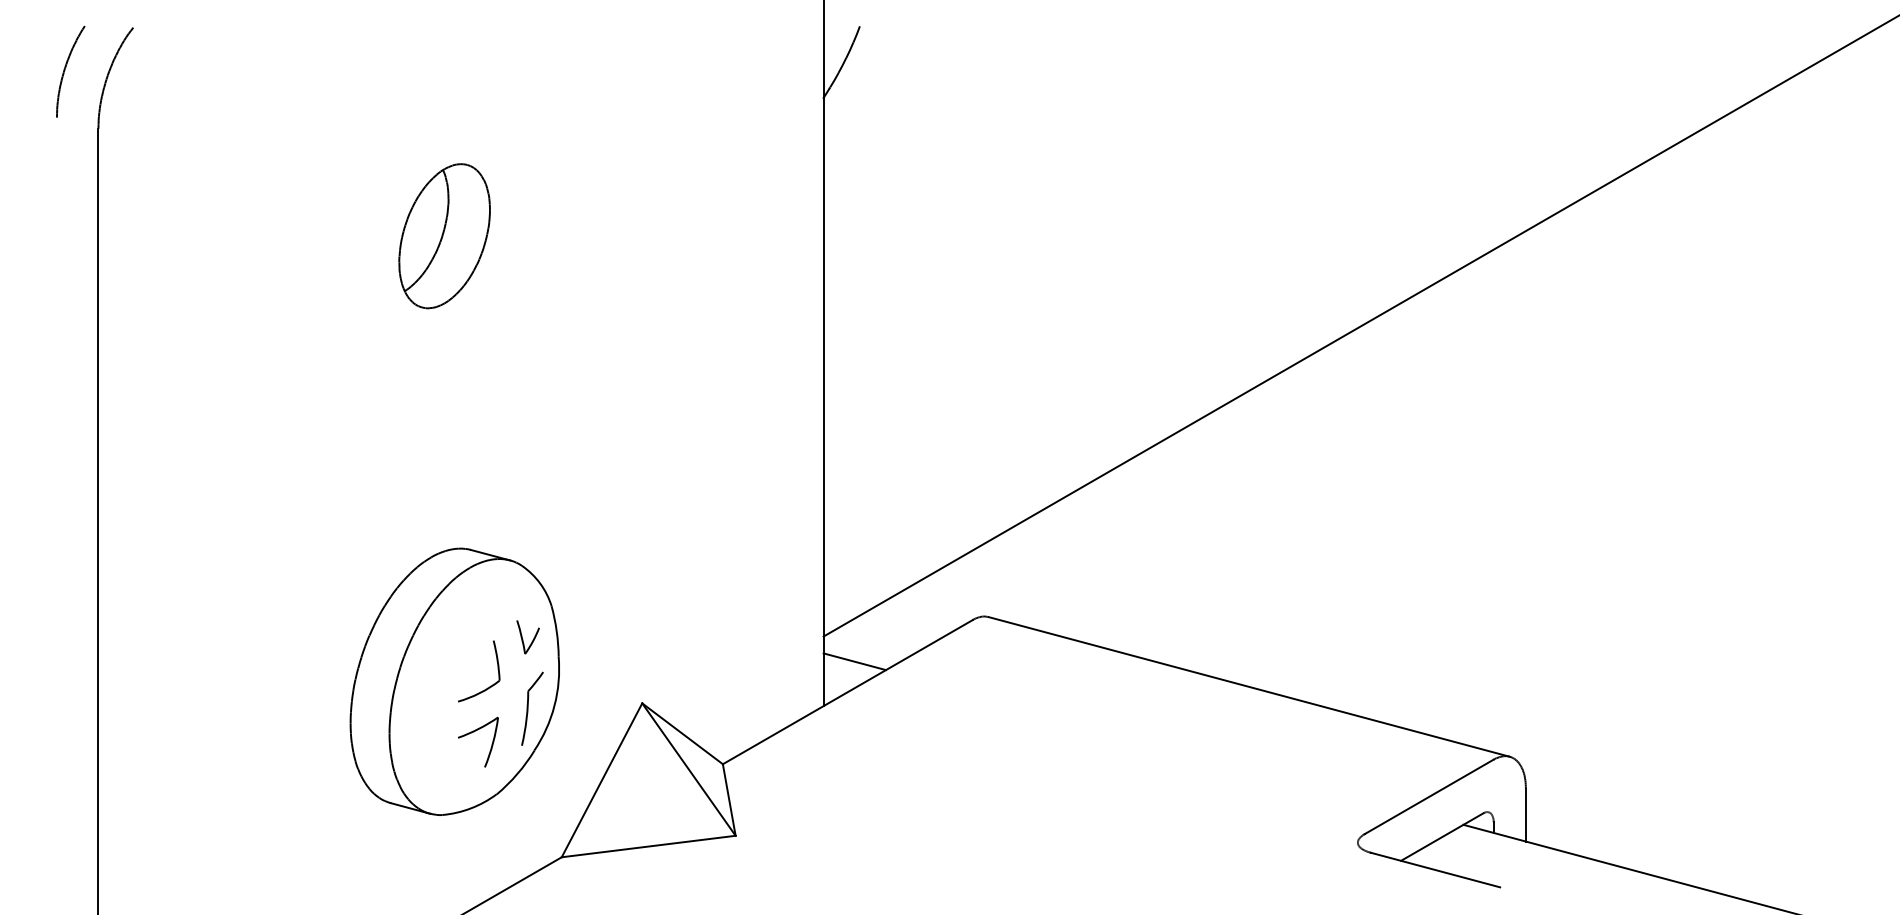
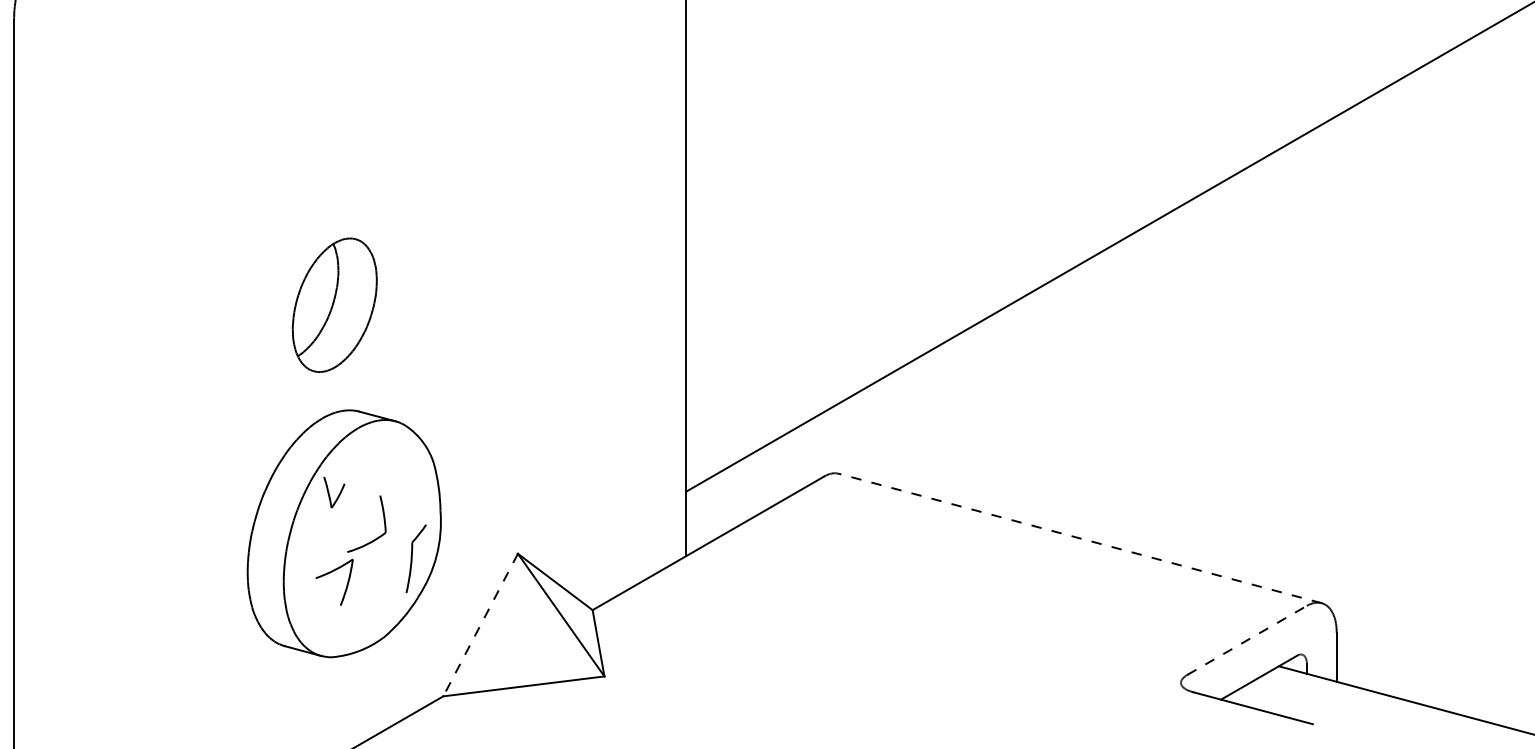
part: (444, 236) -> (334, 305), moved
part: (527, 637) -> (333, 492), moved
line: (854, 661) -> (714, 514), removed
line: (1249, 686) -> (1080, 538), solid -> dashed
part: (474, 732) -> (330, 573), moved
line: (602, 780) -> (481, 625), solid -> dashed
line: (1429, 796) -> (1247, 640), solid -> dashed

